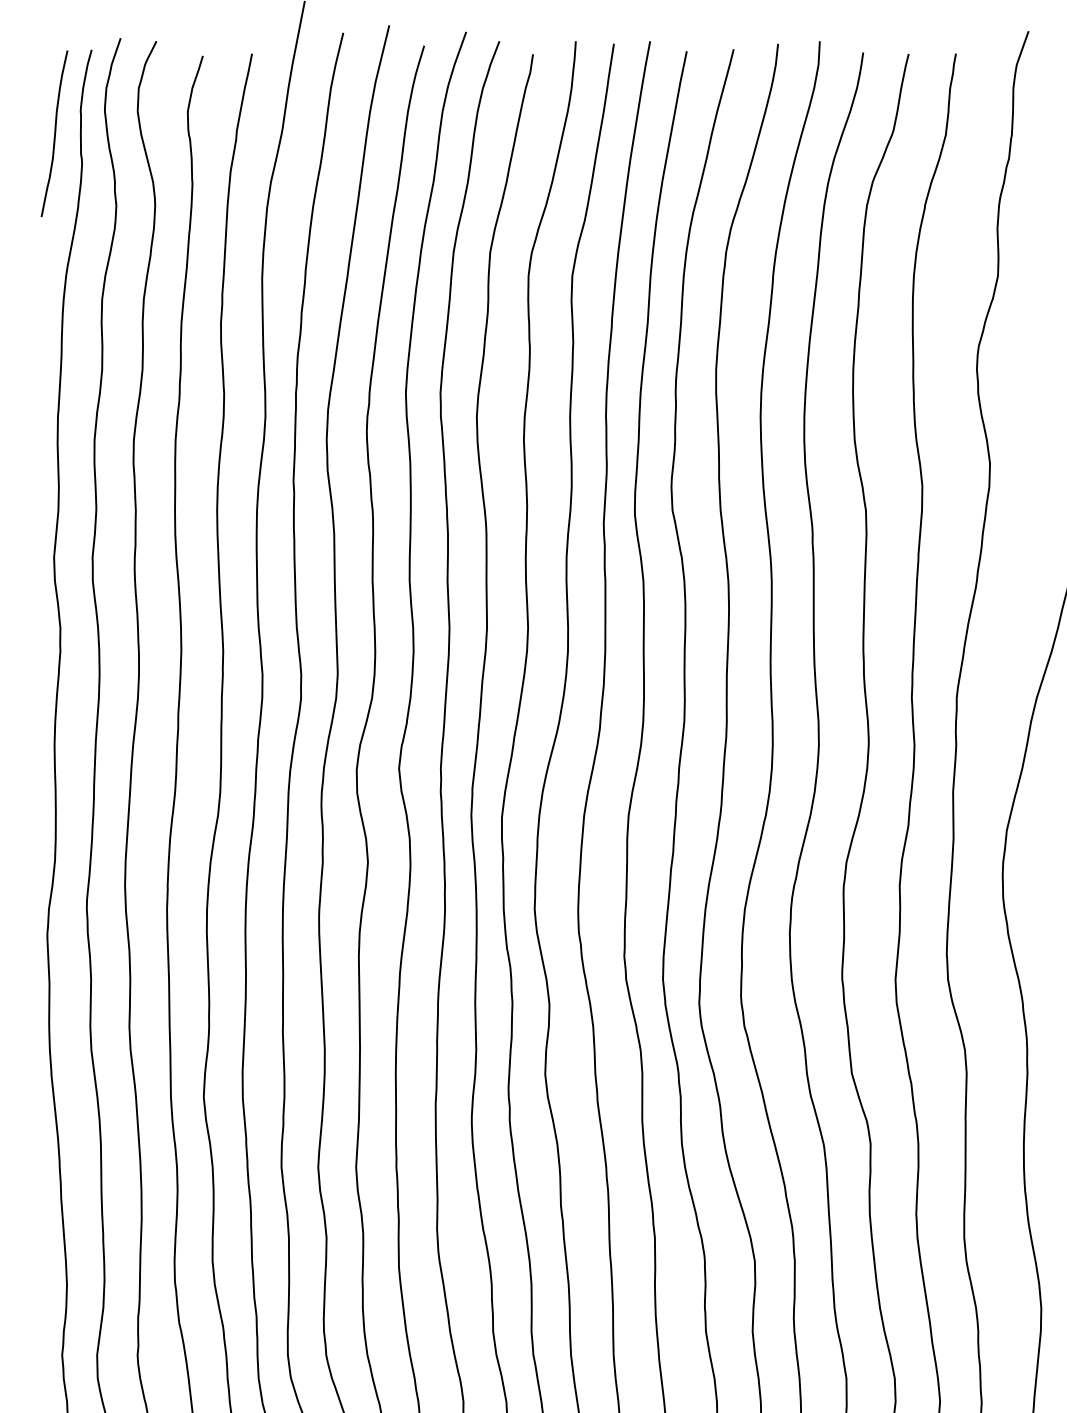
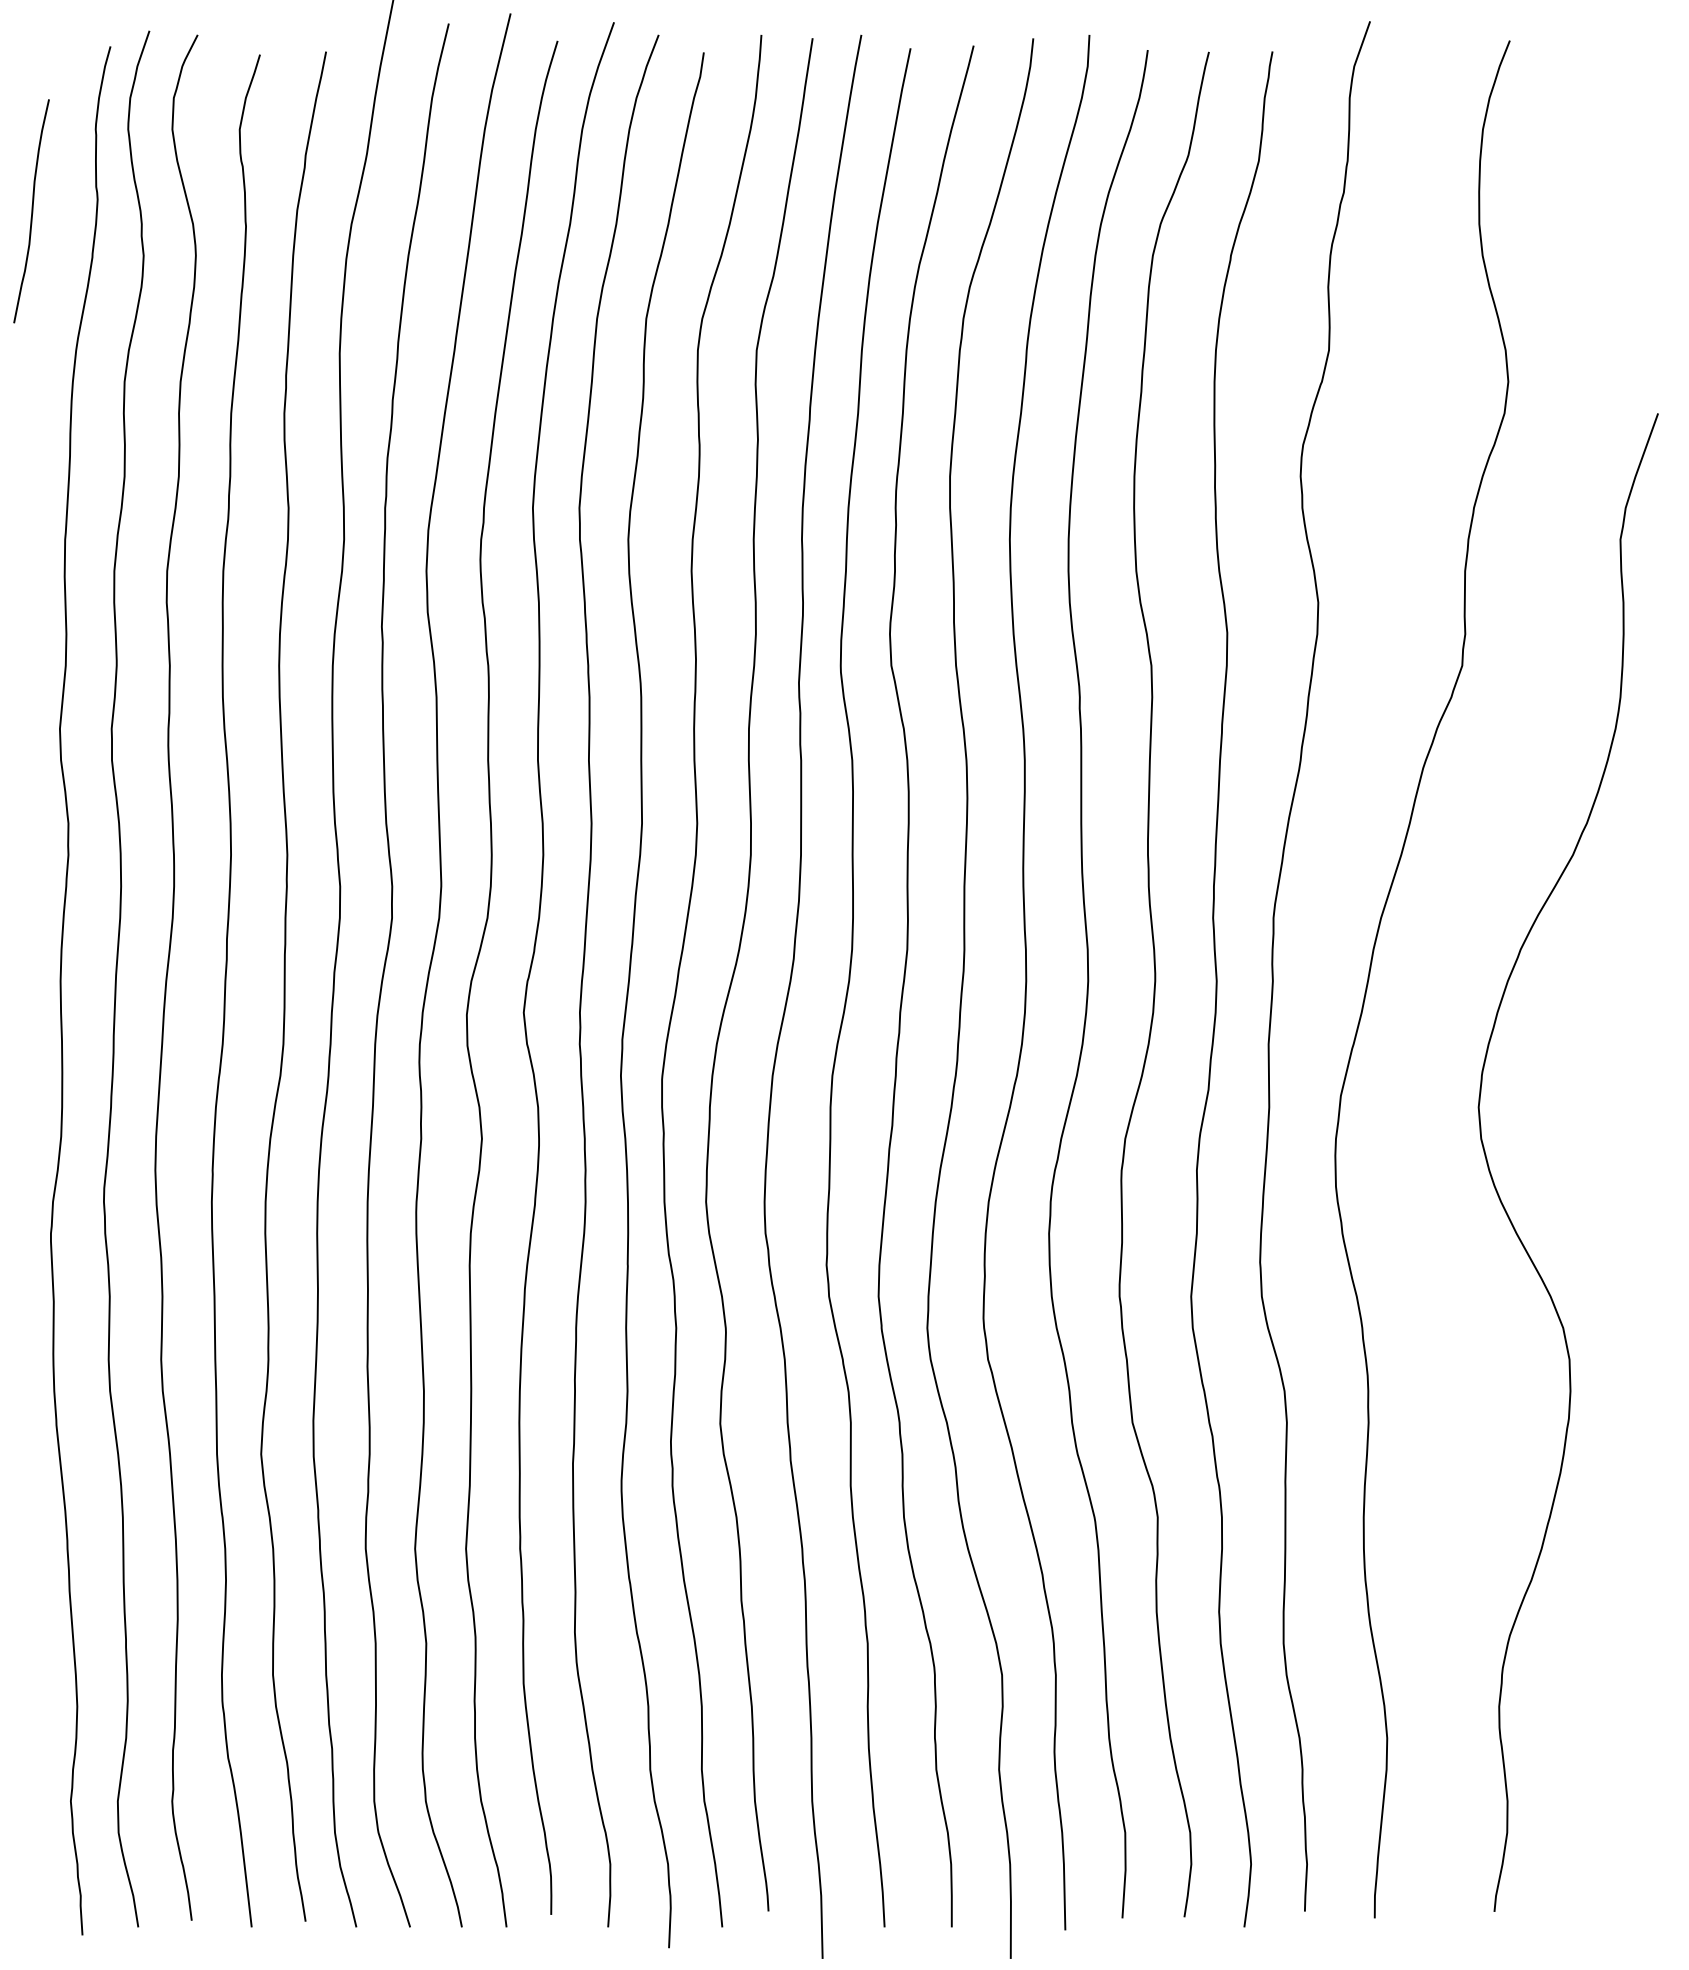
curve: (54, 133) -> (31, 211), moved

